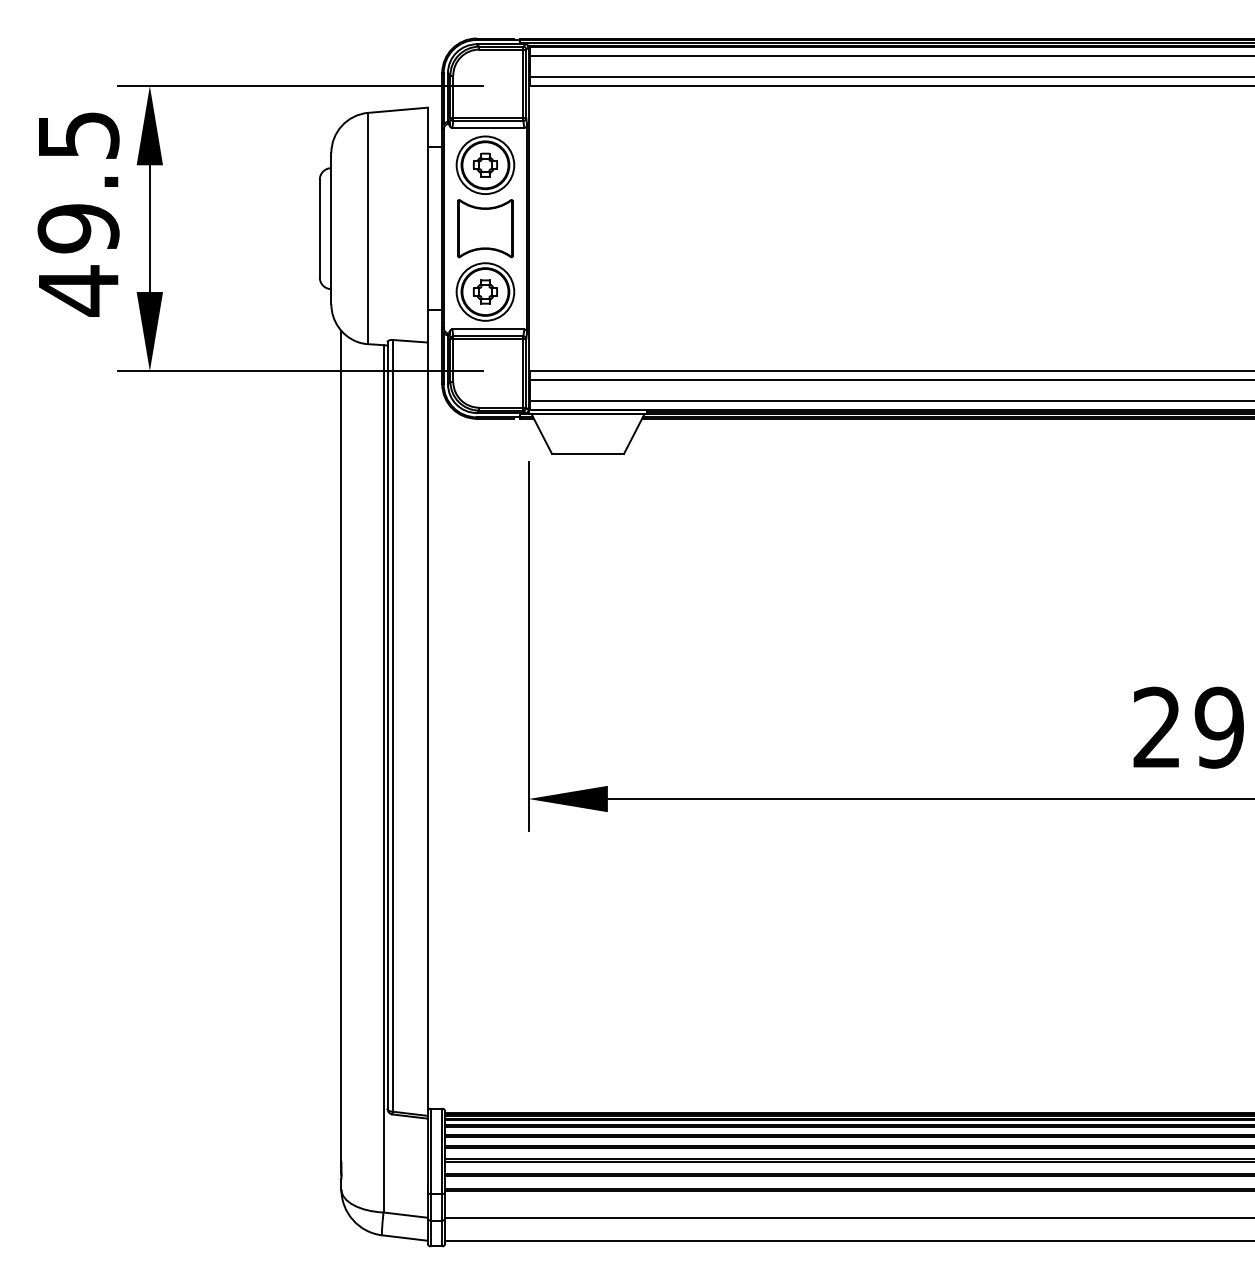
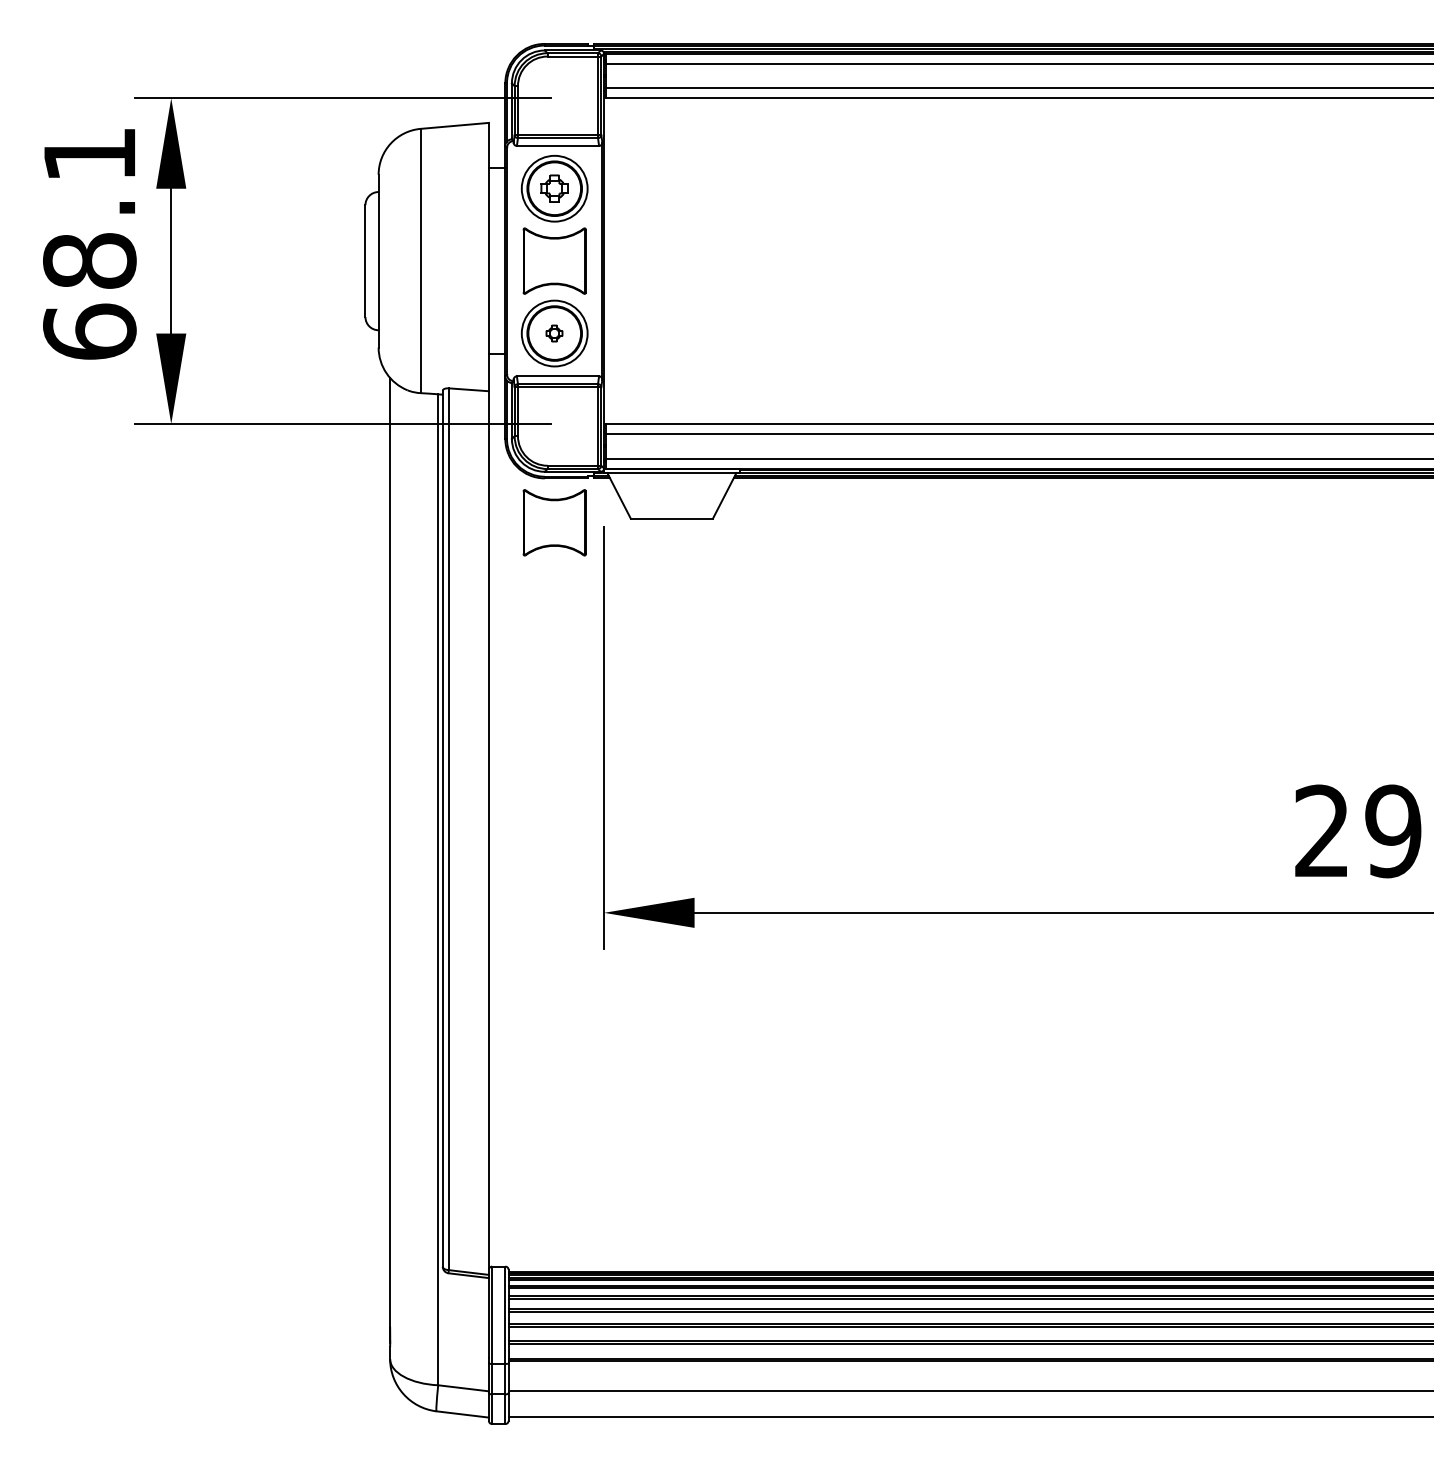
text: (78, 214) -> (89, 244), 49.5 -> 68.1
part: (484, 291) -> (553, 332), size x0.6
part: (485, 457) -> (554, 522), added

